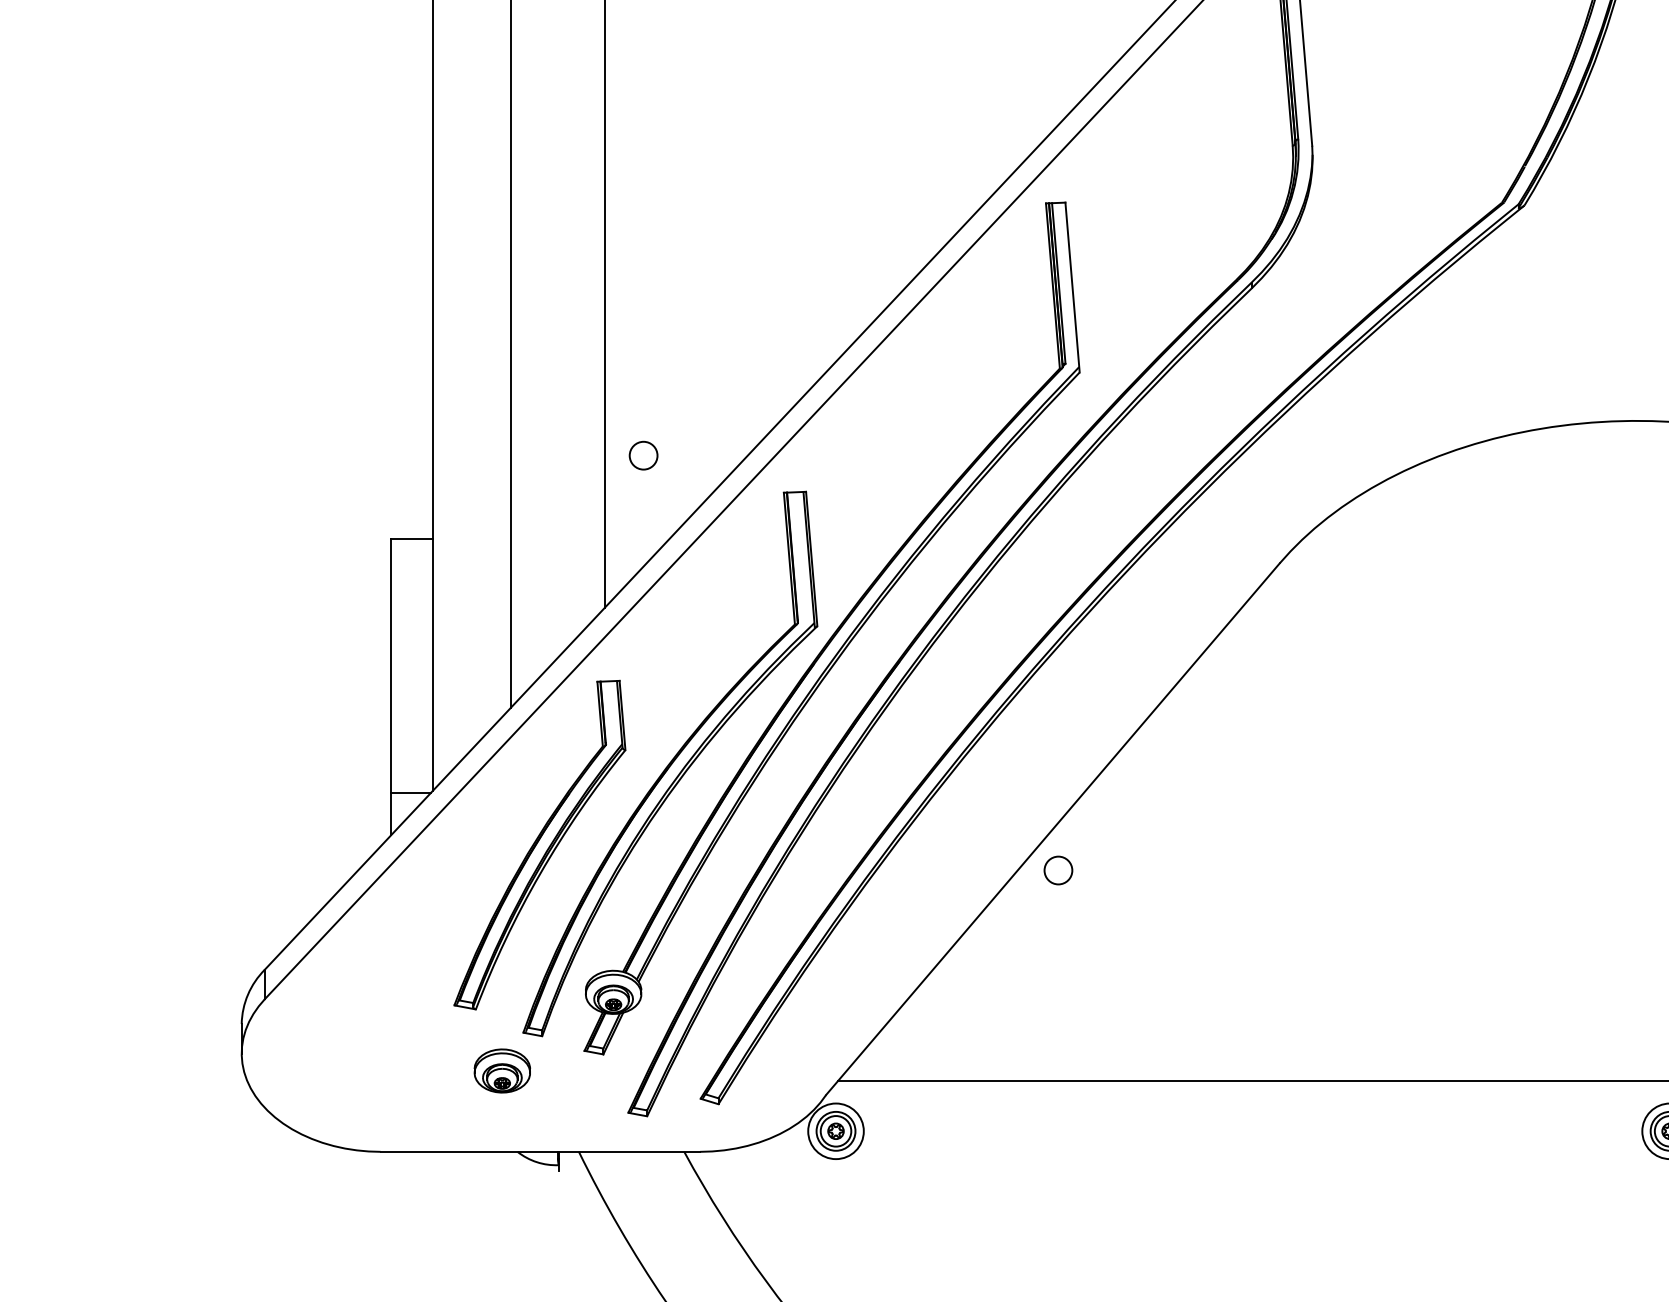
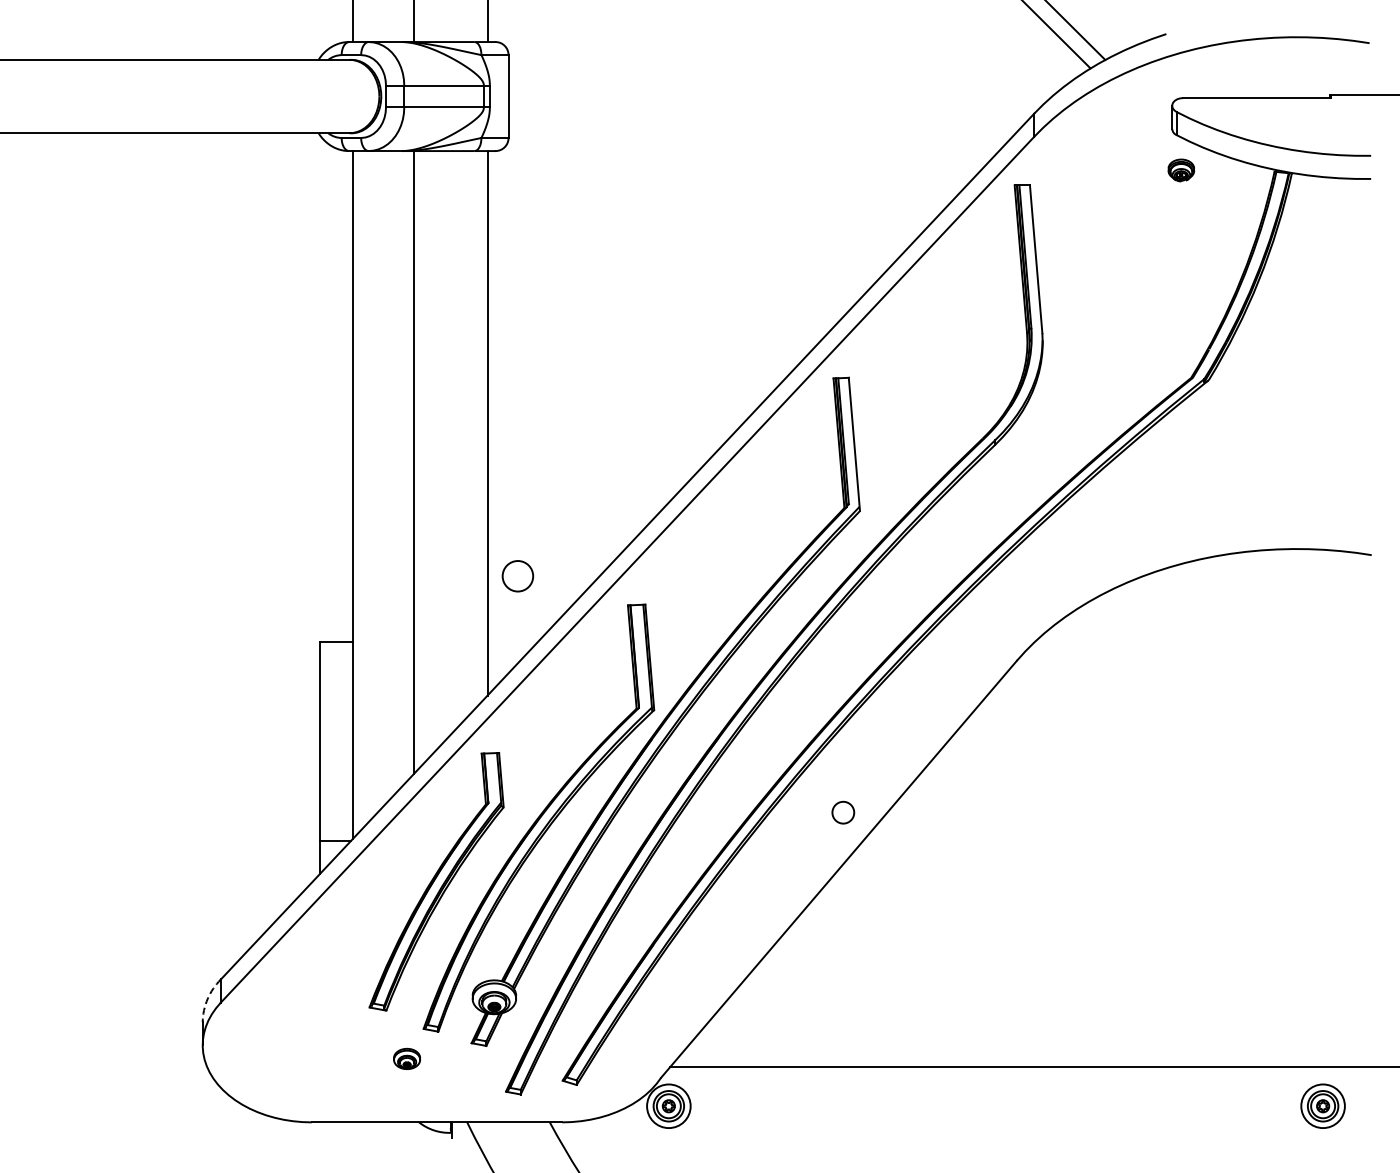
circle: (643, 455) -> (517, 576), size x1.4
circle: (1058, 870) -> (843, 812), moved
arc: (247, 995) -> (207, 999), solid -> dashed
part: (501, 1070) -> (406, 1058), size x0.6

